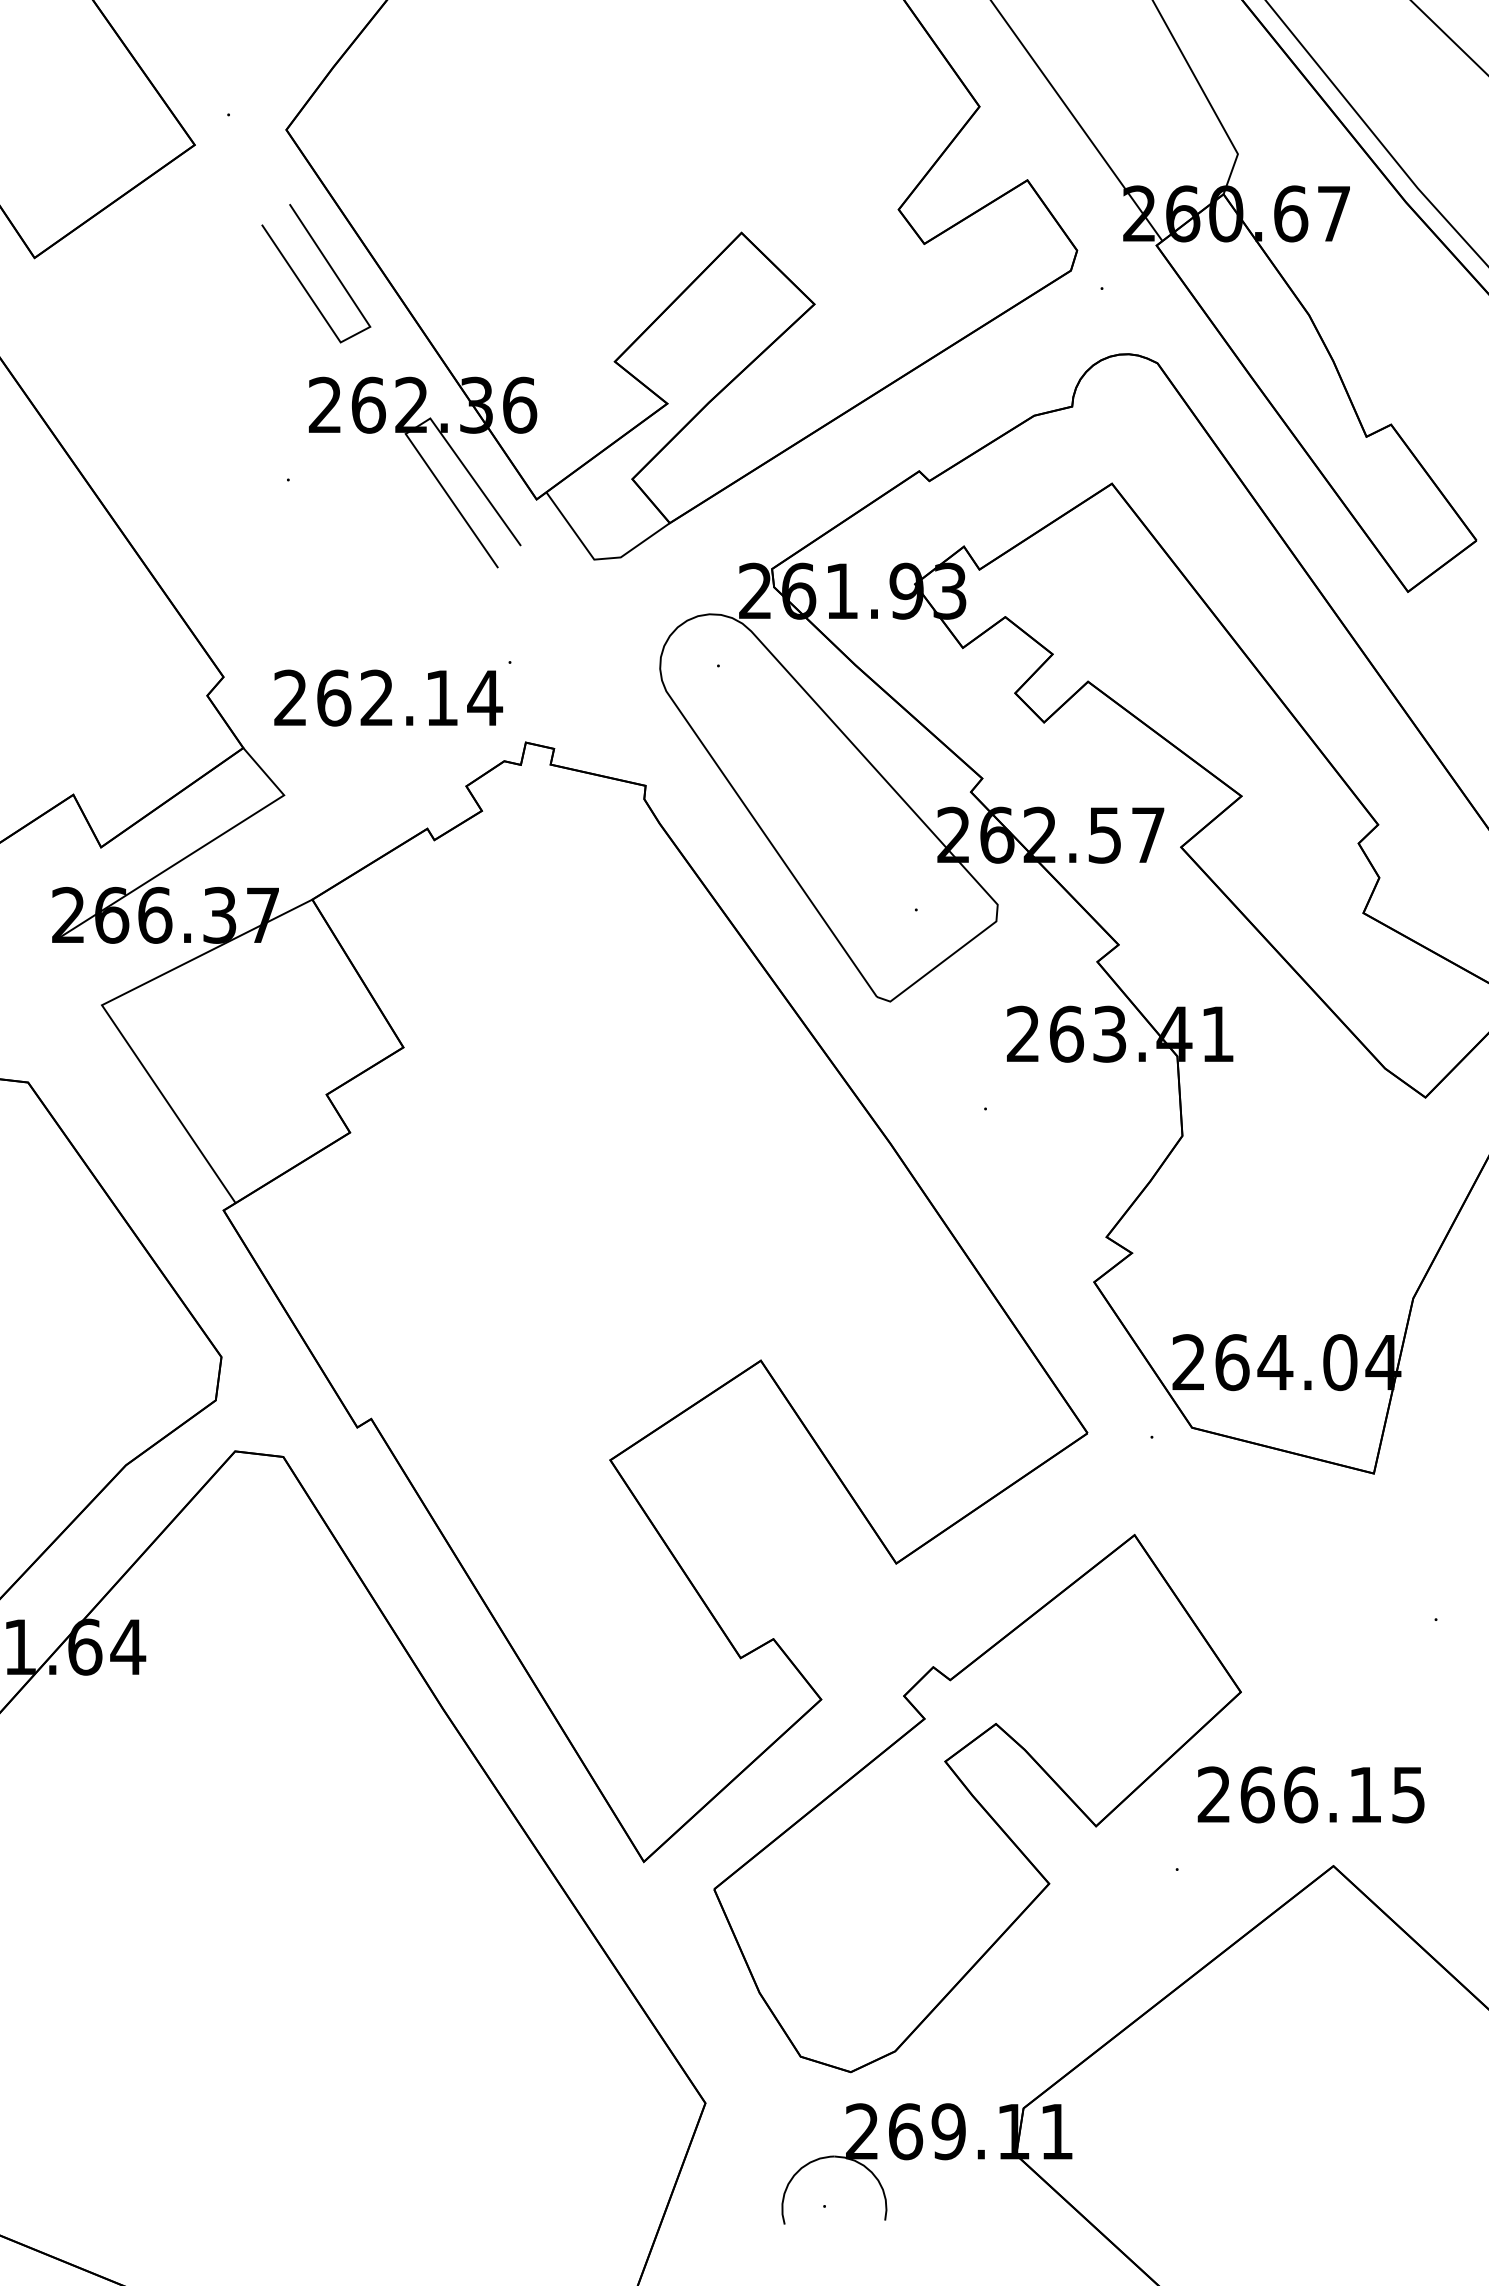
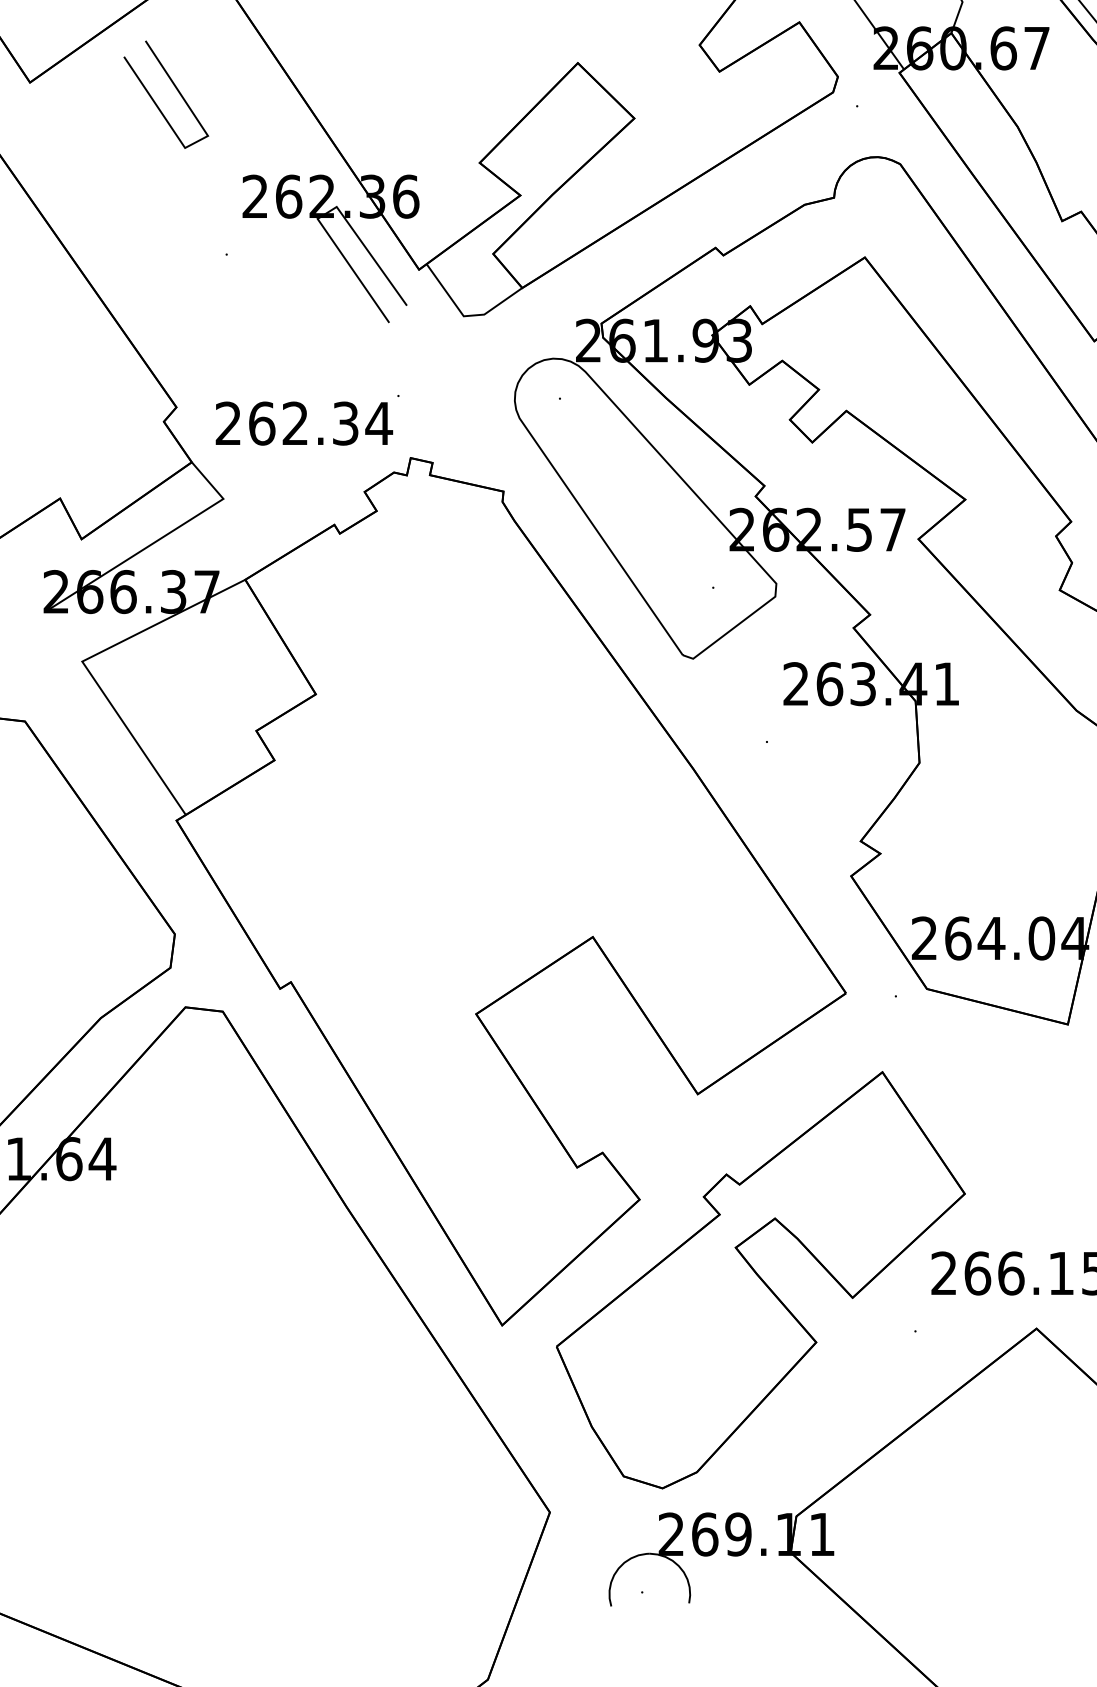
line: (328, 265) -> (175, 88), moved
text: (441, 697) -> (345, 423), 262.14 -> 262.34

